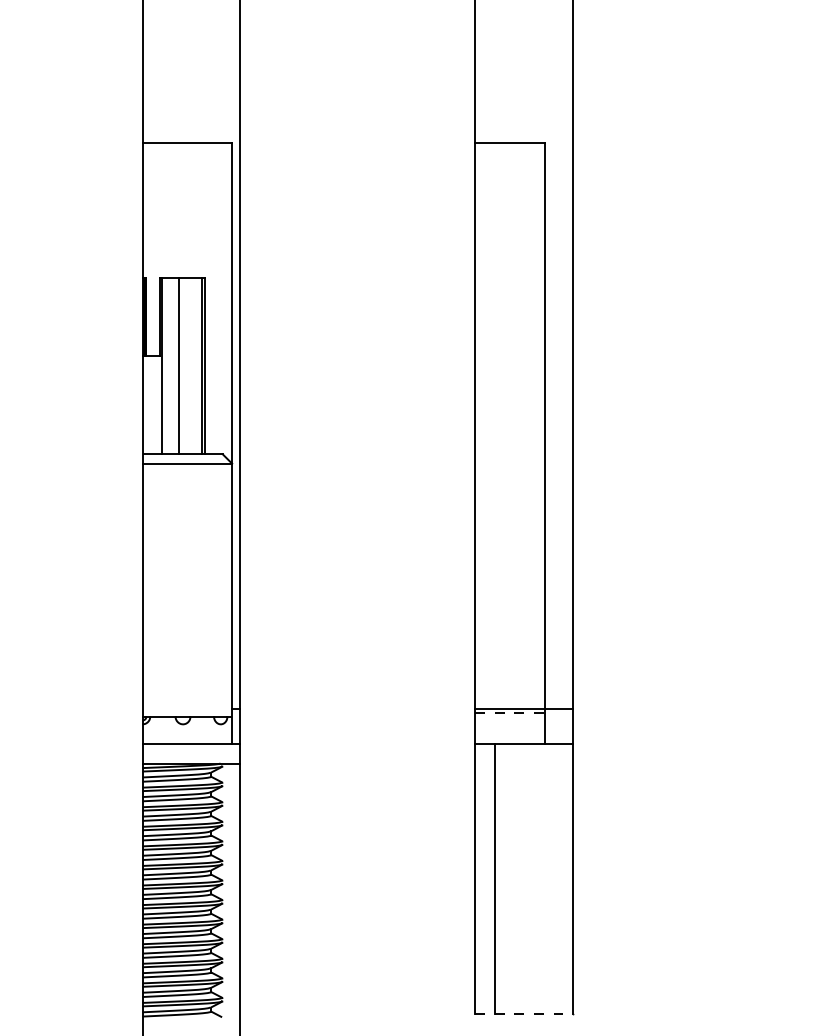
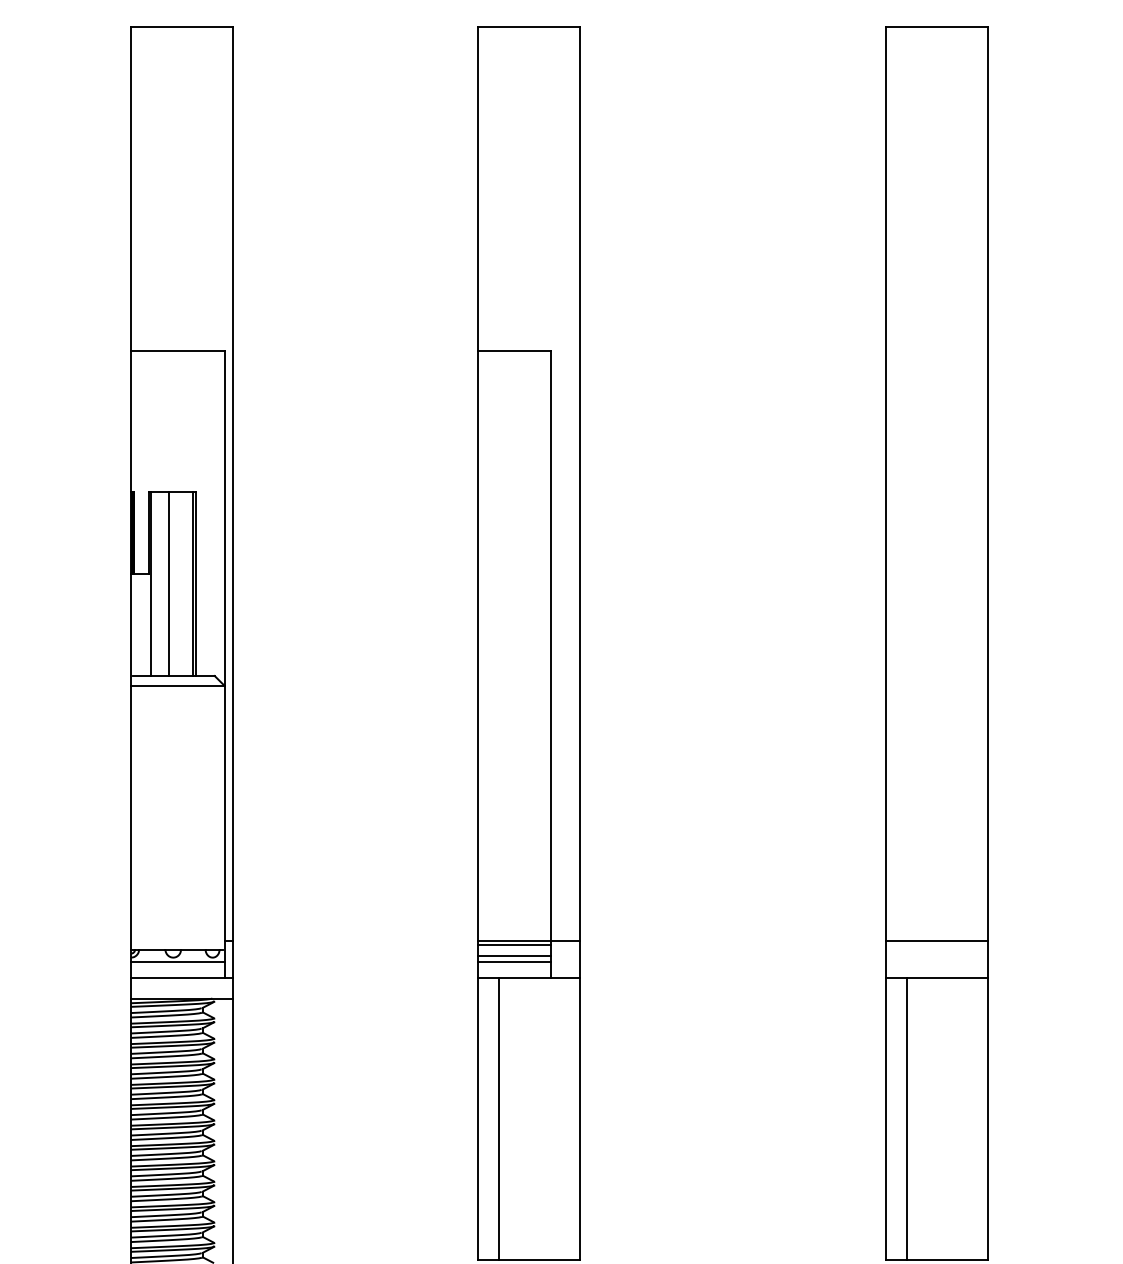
line: (510, 712) -> (514, 945), dashed -> solid
line: (510, 723) -> (514, 956), added
line: (187, 728) -> (177, 961), added
line: (510, 728) -> (514, 961), added
line: (524, 1013) -> (529, 1259), dashed -> solid

